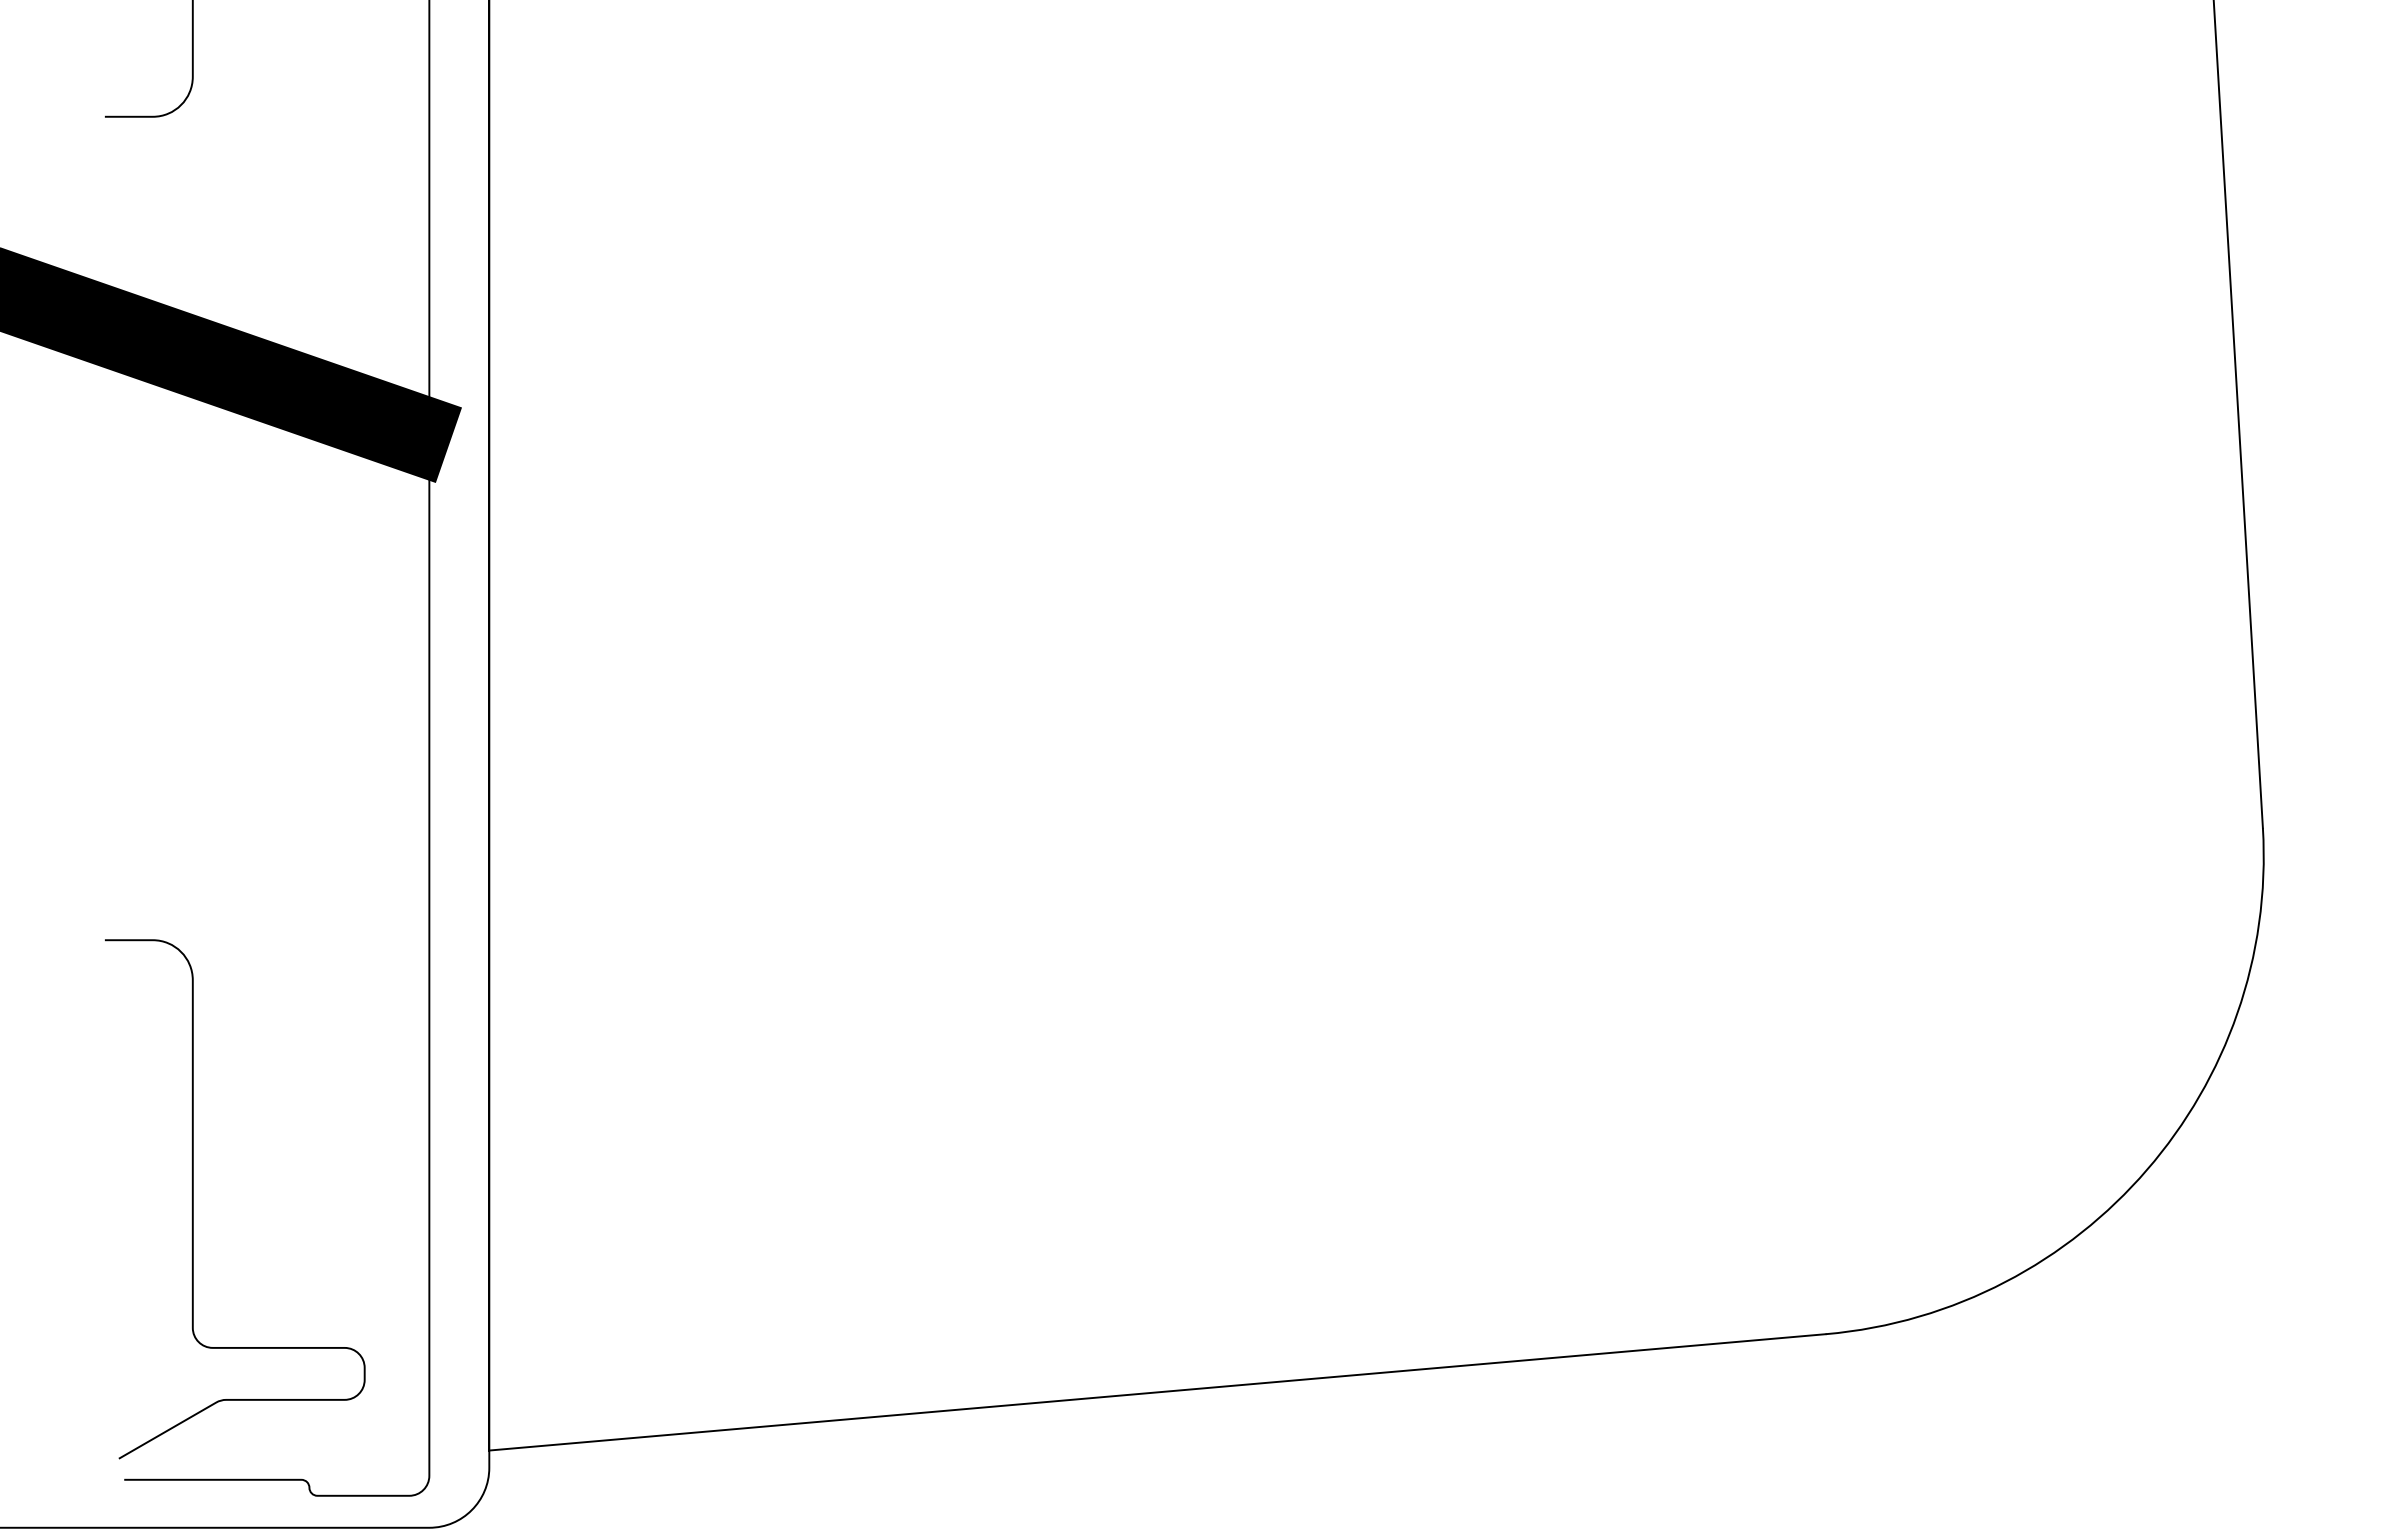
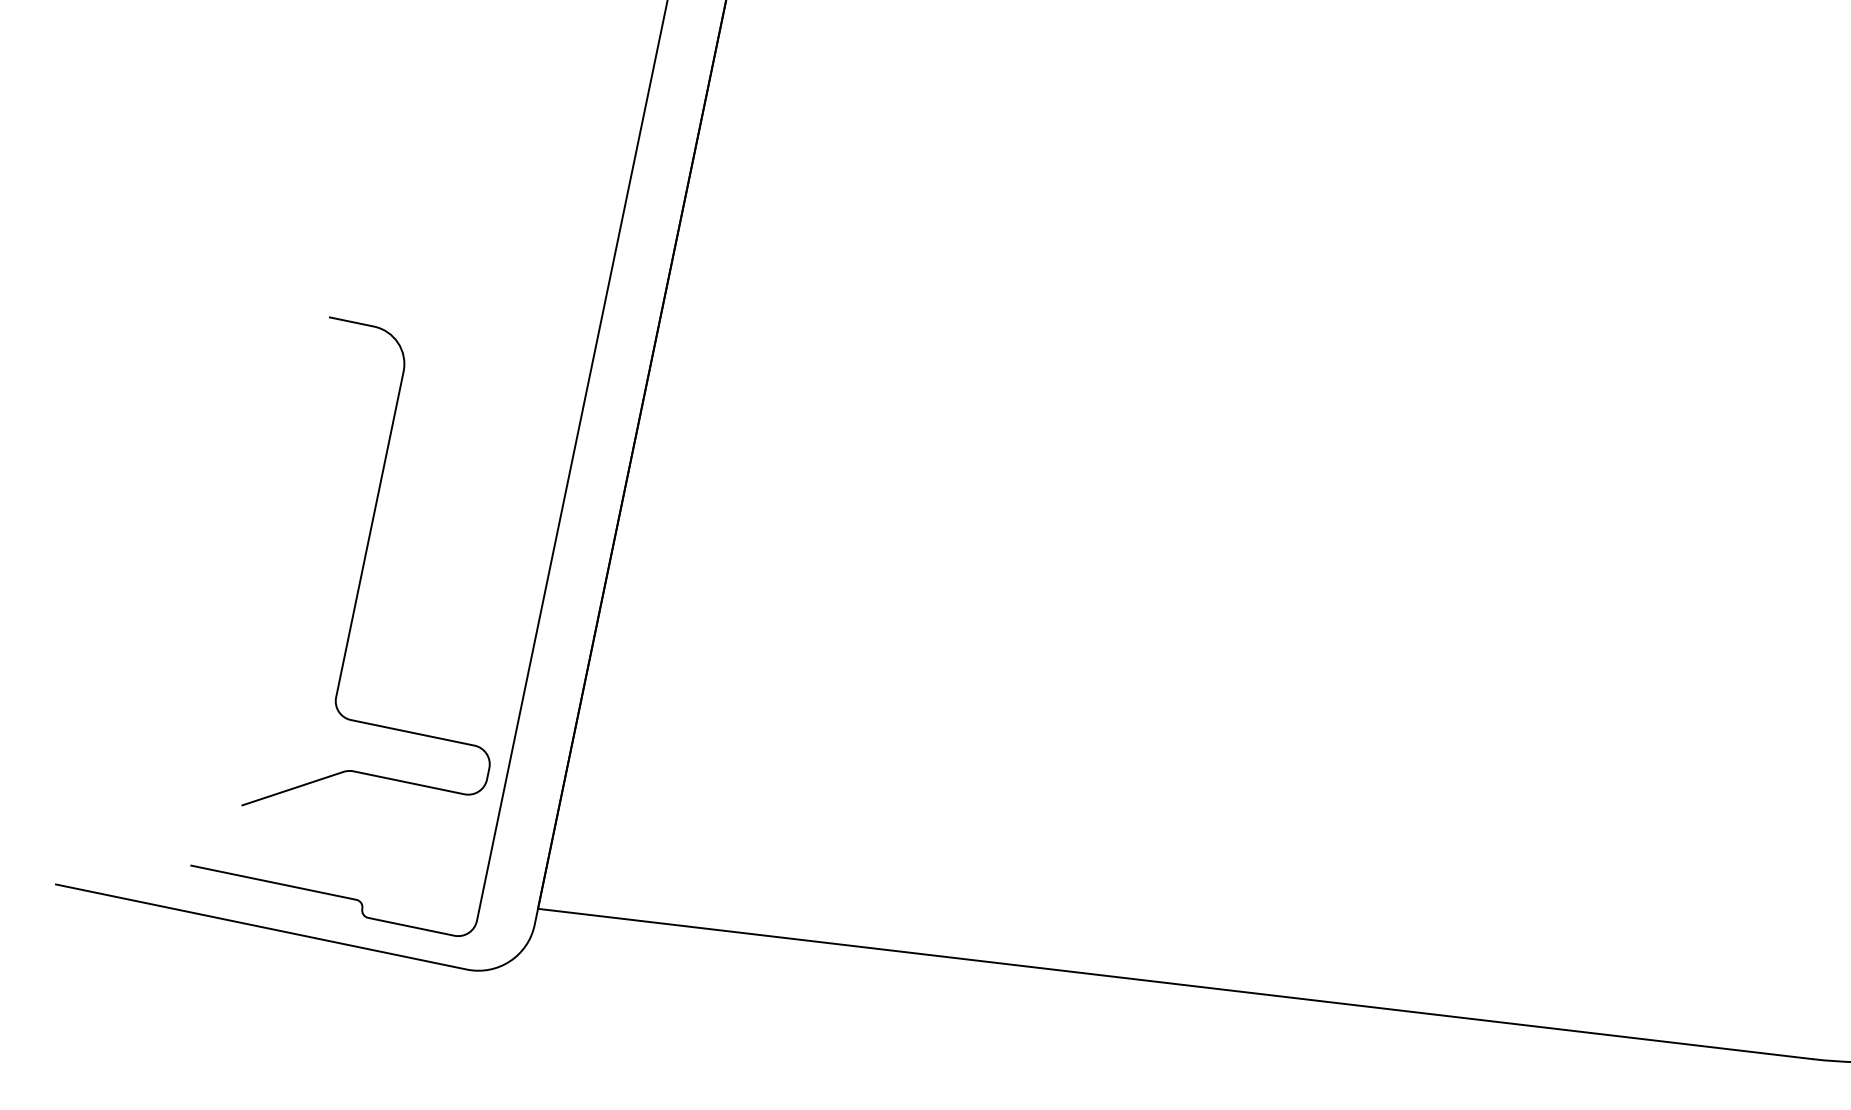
curve: (193, 1199) -> (361, 577), moved

